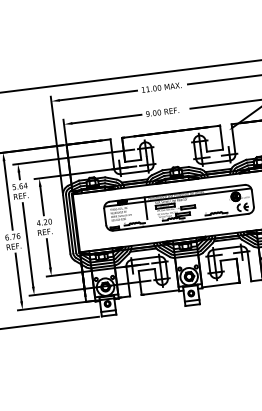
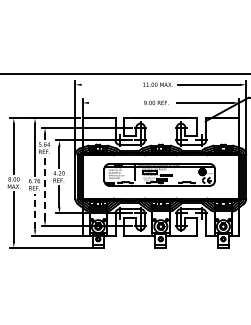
line: (98, 95) -> (110, 84), removed
line: (106, 118) -> (114, 102), removed
line: (28, 243) -> (45, 187), solid -> dashed
line: (19, 277) -> (35, 211), solid -> dashed

